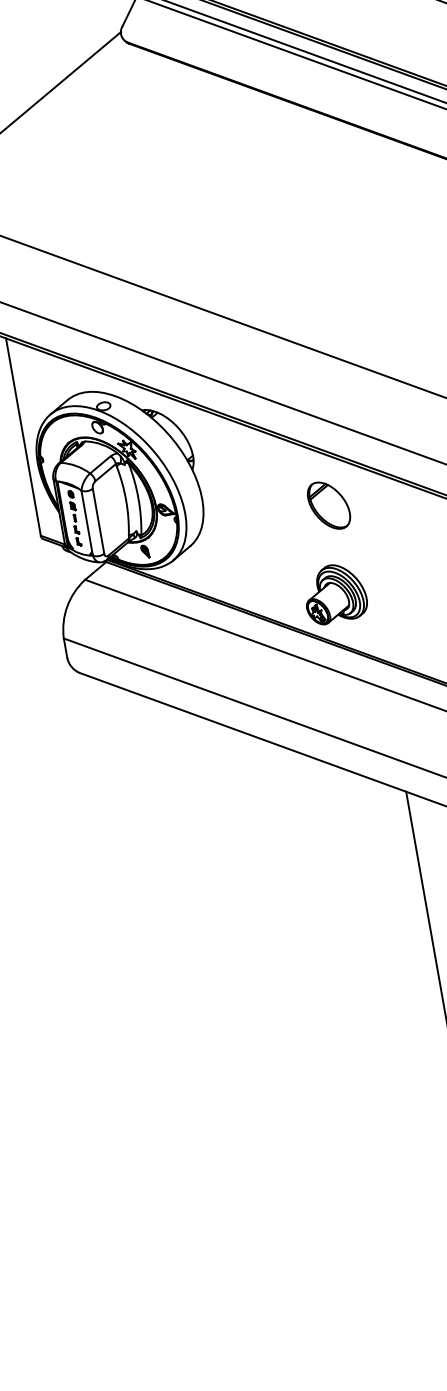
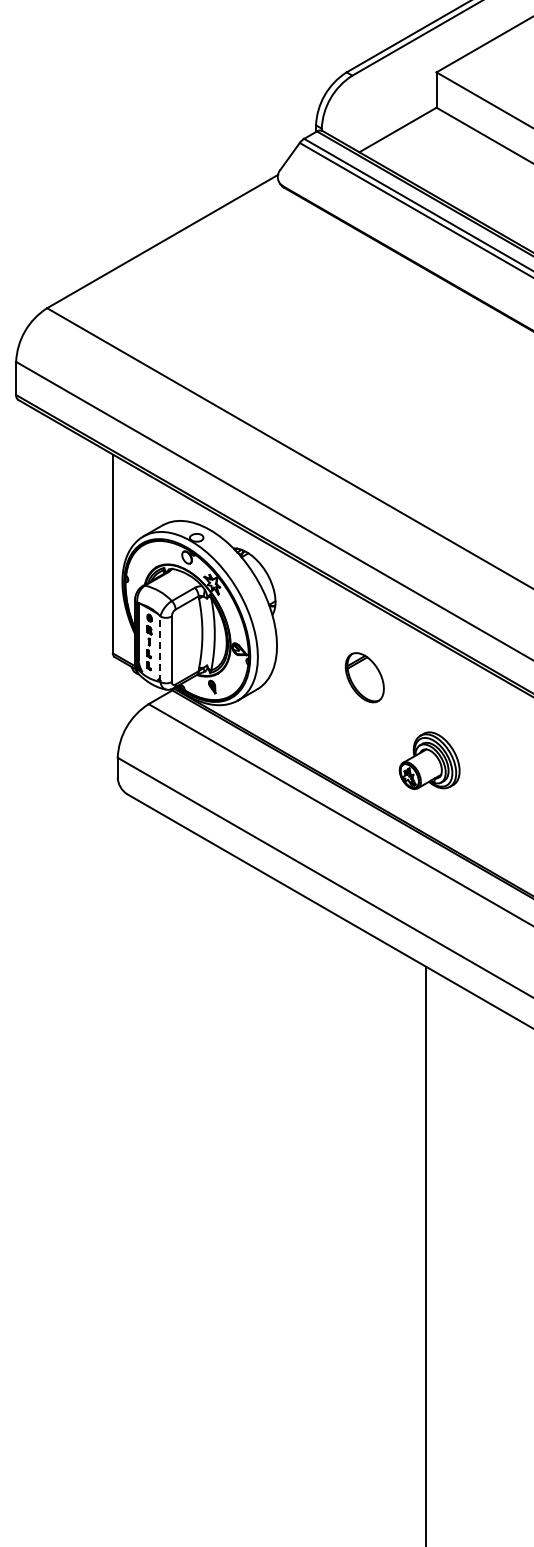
part: (328, 505) -> (364, 677), moved
line: (87, 523) -> (160, 649), solid -> dashed
part: (334, 593) -> (429, 760), moved

